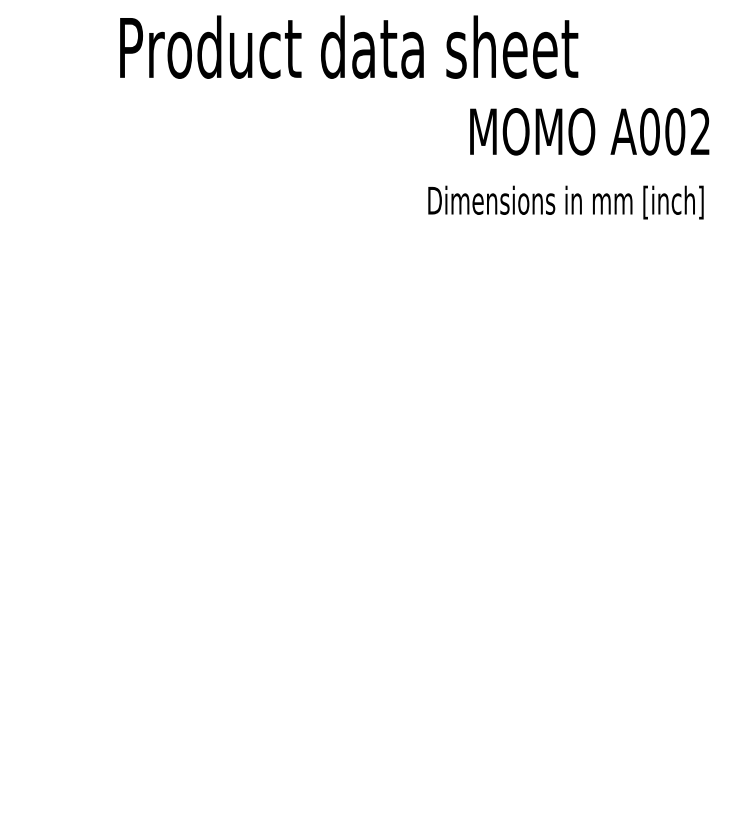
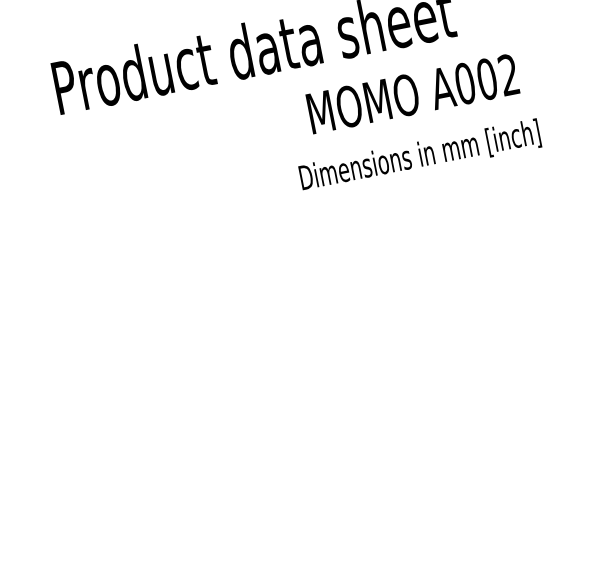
text: (589, 131) -> (412, 93), moved
text: (565, 202) -> (419, 156), moved

